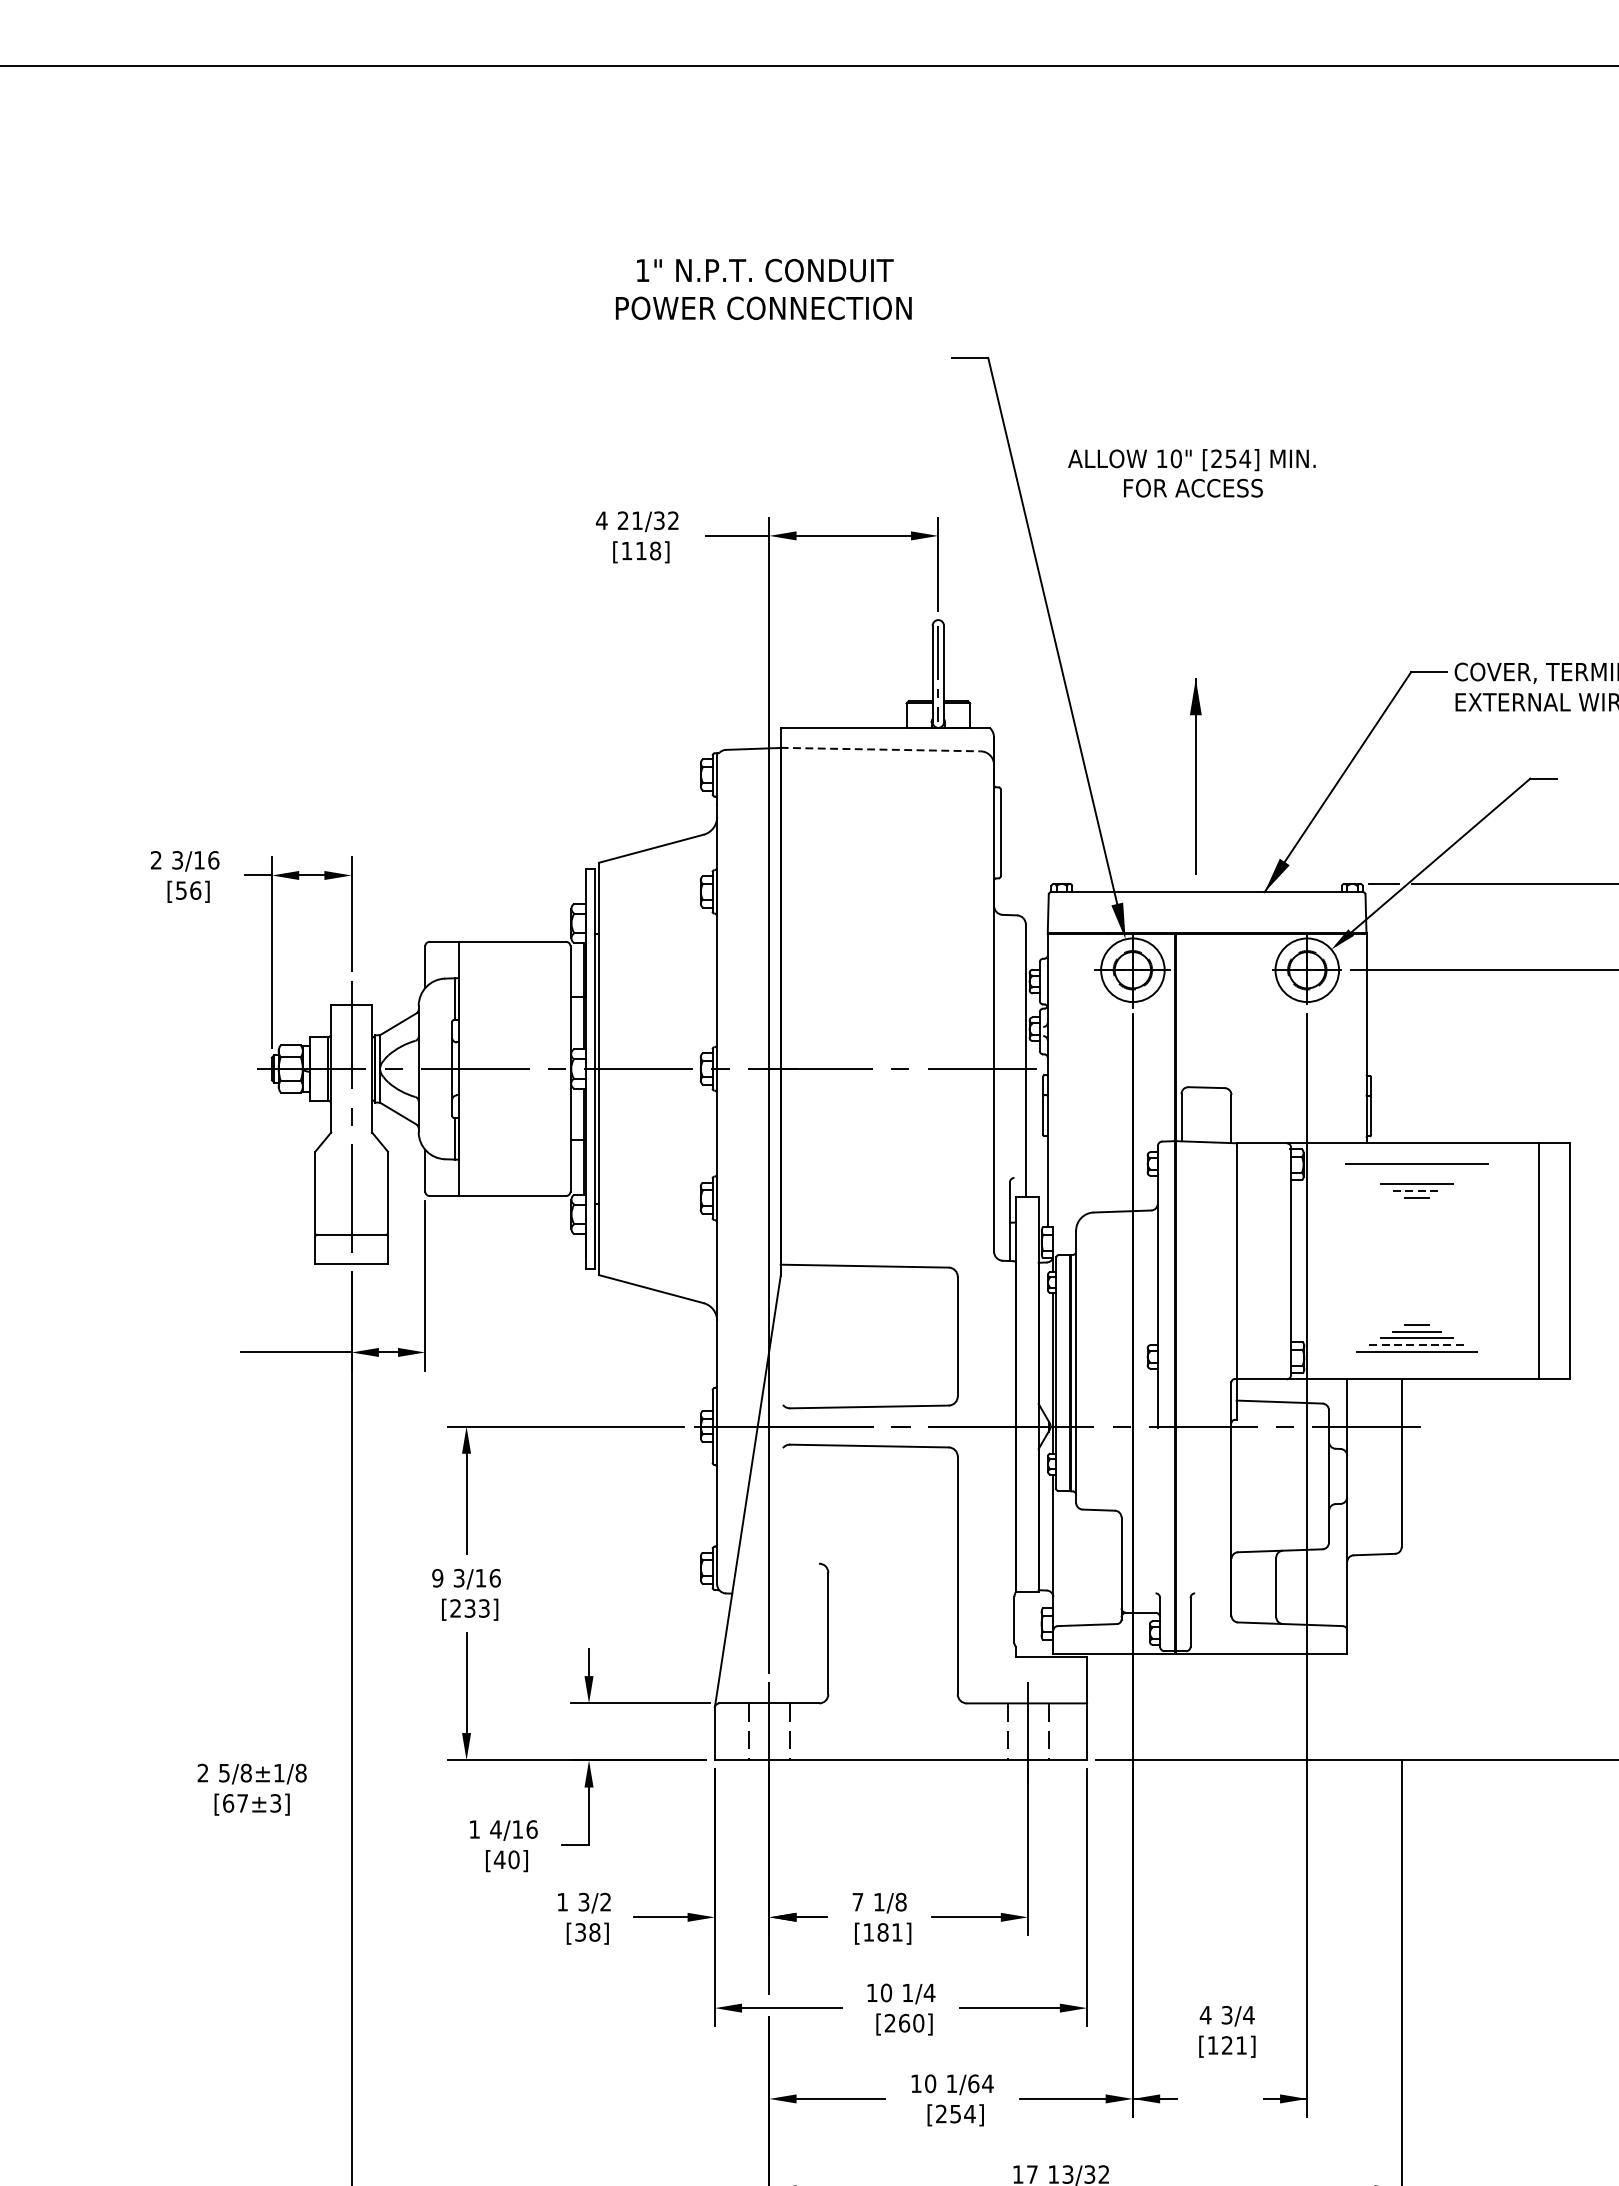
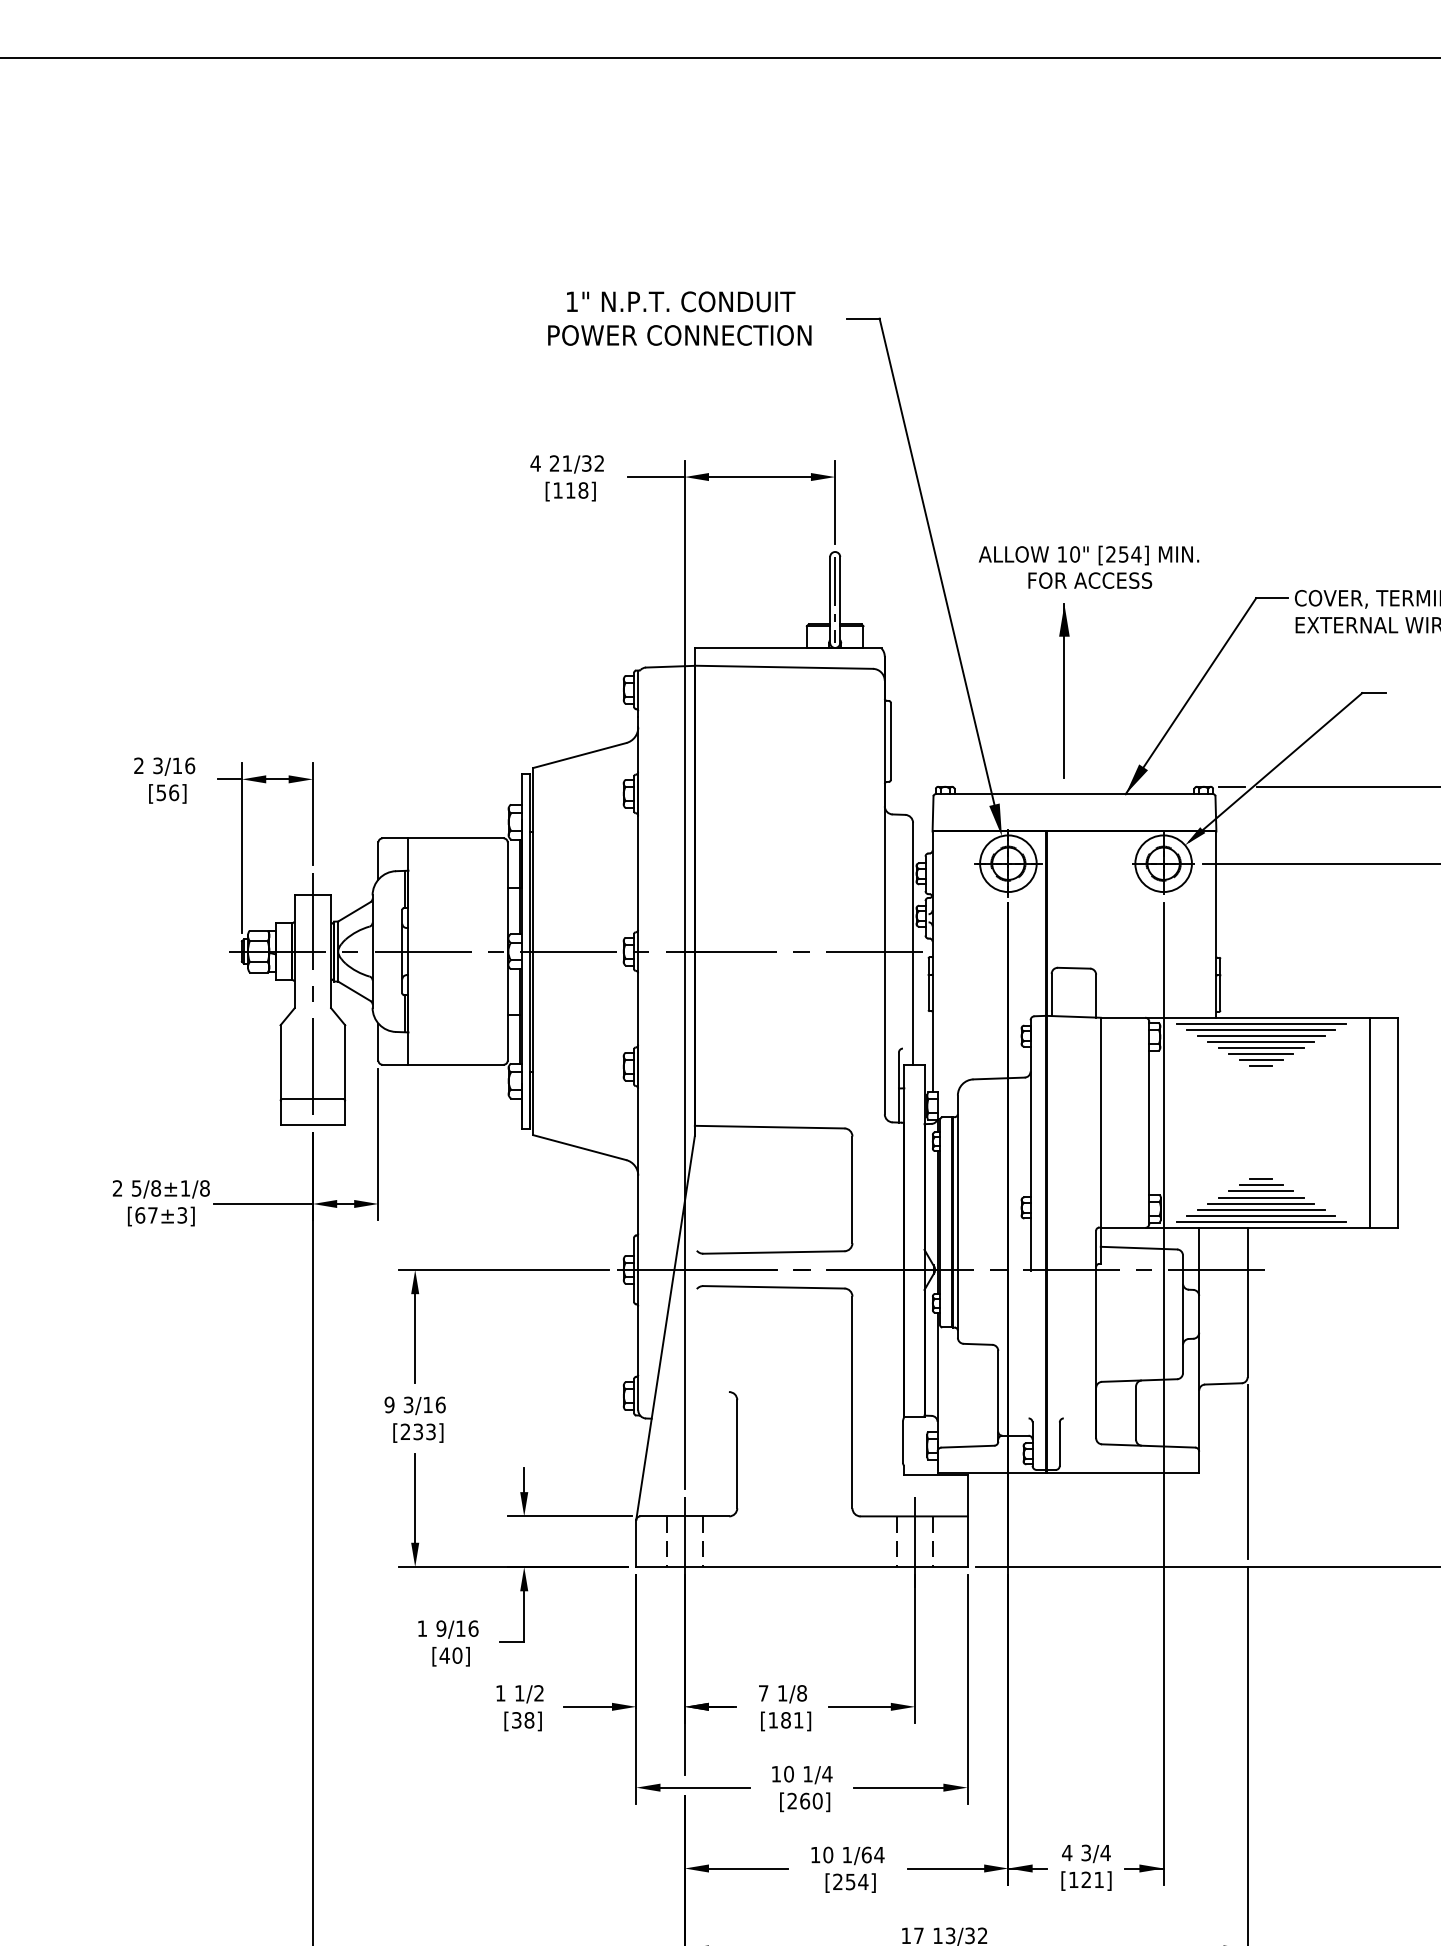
text: (763, 289) -> (679, 318), moved
text: (1191, 472) -> (1088, 566), moved
line: (881, 749) -> (784, 667), dashed -> solid
line: (1416, 1149) -> (1260, 1023), added
line: (1417, 1156) -> (1261, 1029), added
line: (1417, 1171) -> (1261, 1042), added
line: (1416, 1177) -> (1260, 1048), added
line: (1417, 1191) -> (1261, 1060), dashed -> solid
line: (1417, 1345) -> (1261, 1197), dashed -> solid
line: (1416, 1358) -> (1260, 1209), added
line: (1417, 1365) -> (1261, 1215), added
line: (1416, 1372) -> (1260, 1221), added
line: (1401, 1652) -> (1247, 1471), added
text: (251, 1790) -> (160, 1203), moved
text: (496, 1829) -> (441, 1628), 4/16 -> 9/16
text: (583, 1902) -> (519, 1693), 3/2 -> 1/2
text: (1227, 2031) -> (1086, 1867), moved

